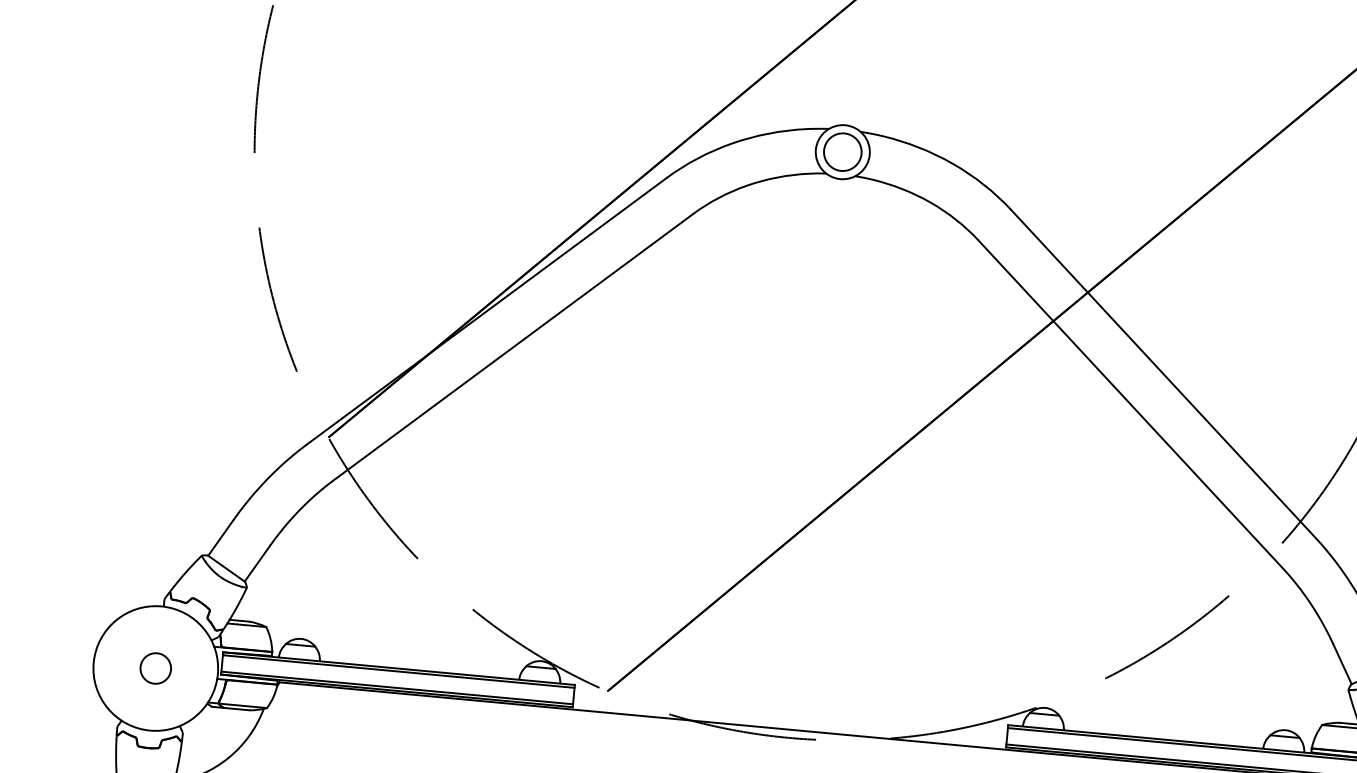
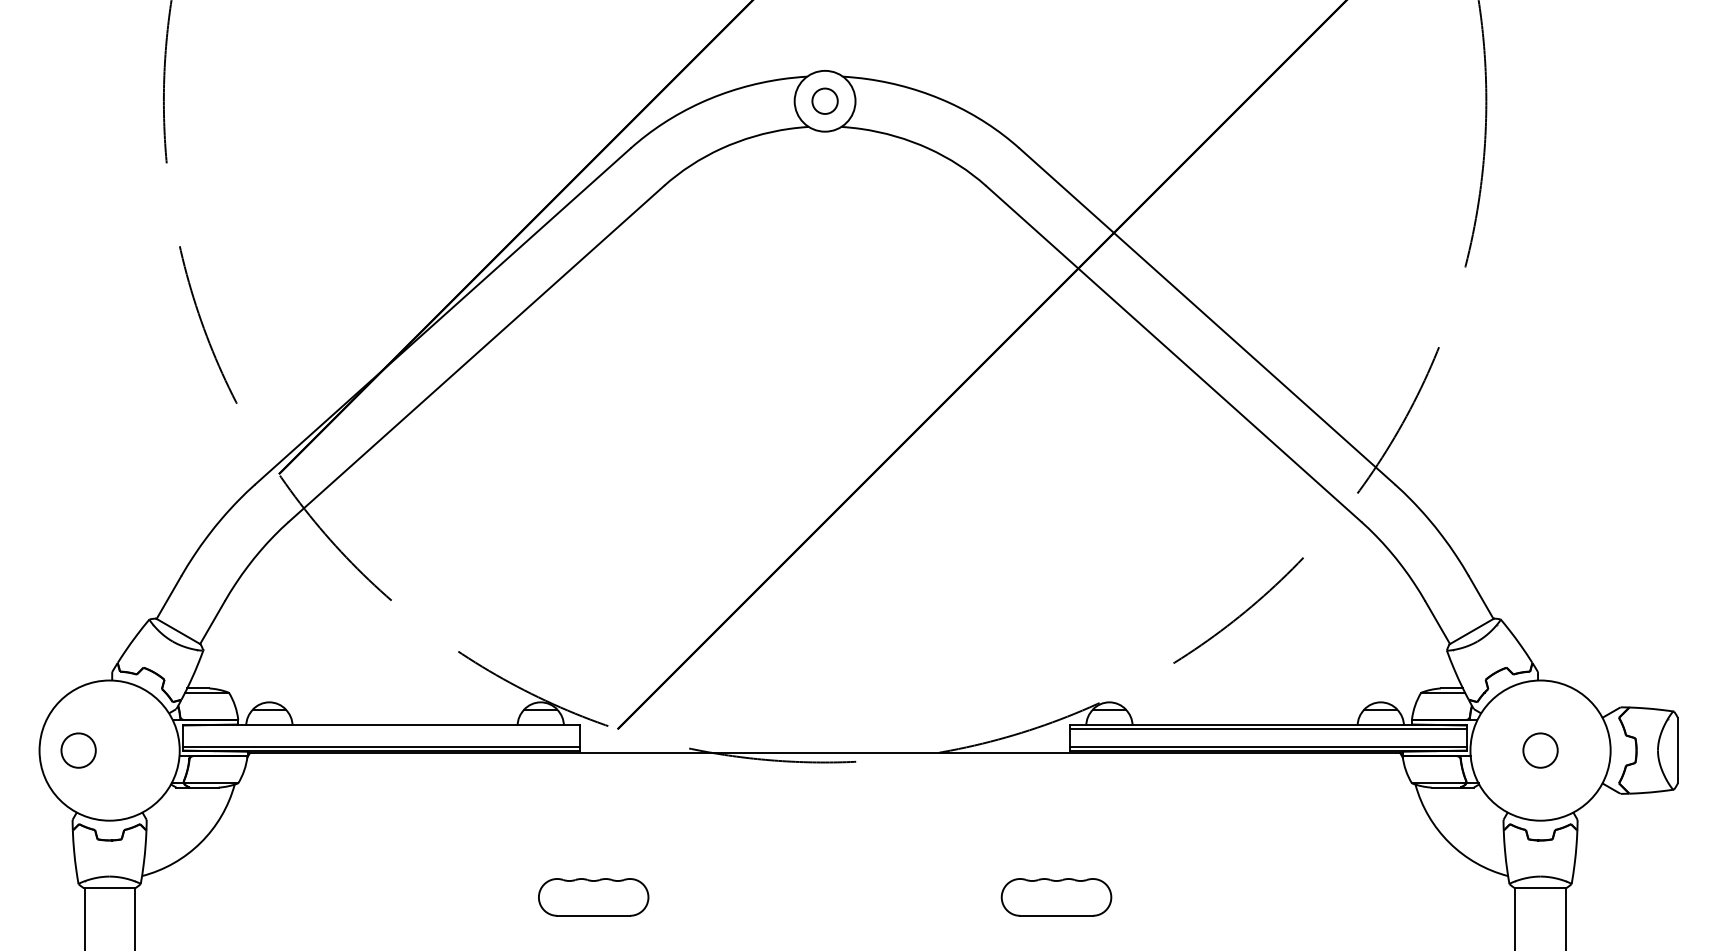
circle: (842, 152) -> (824, 101), size x0.6
circle: (155, 668) -> (78, 750), moved
line: (398, 671) -> (381, 728), removed

